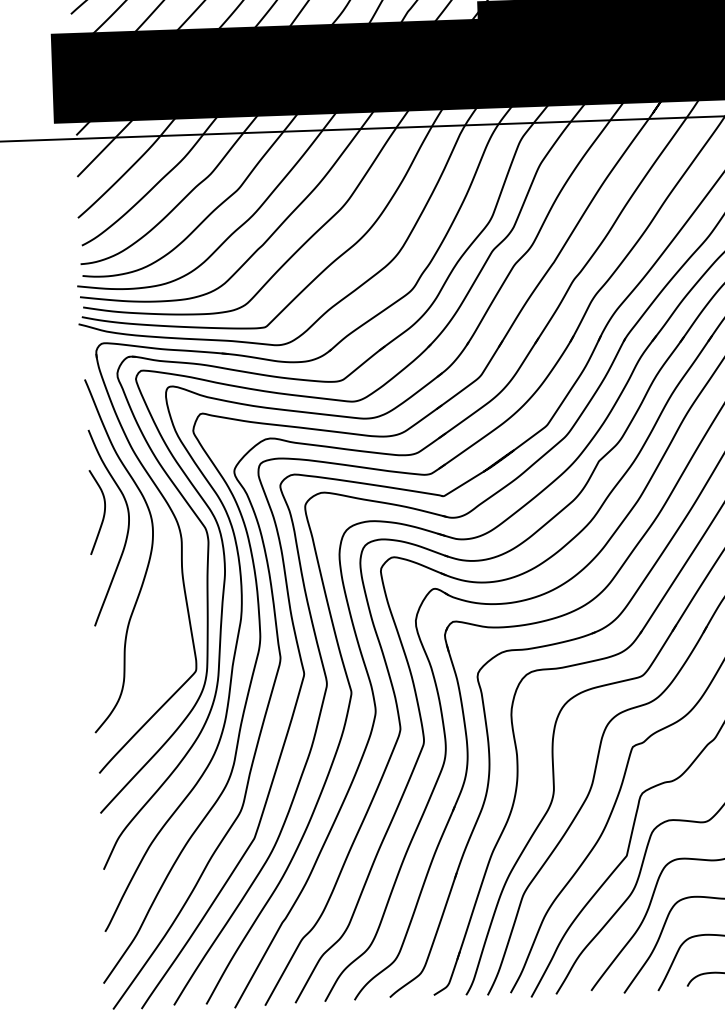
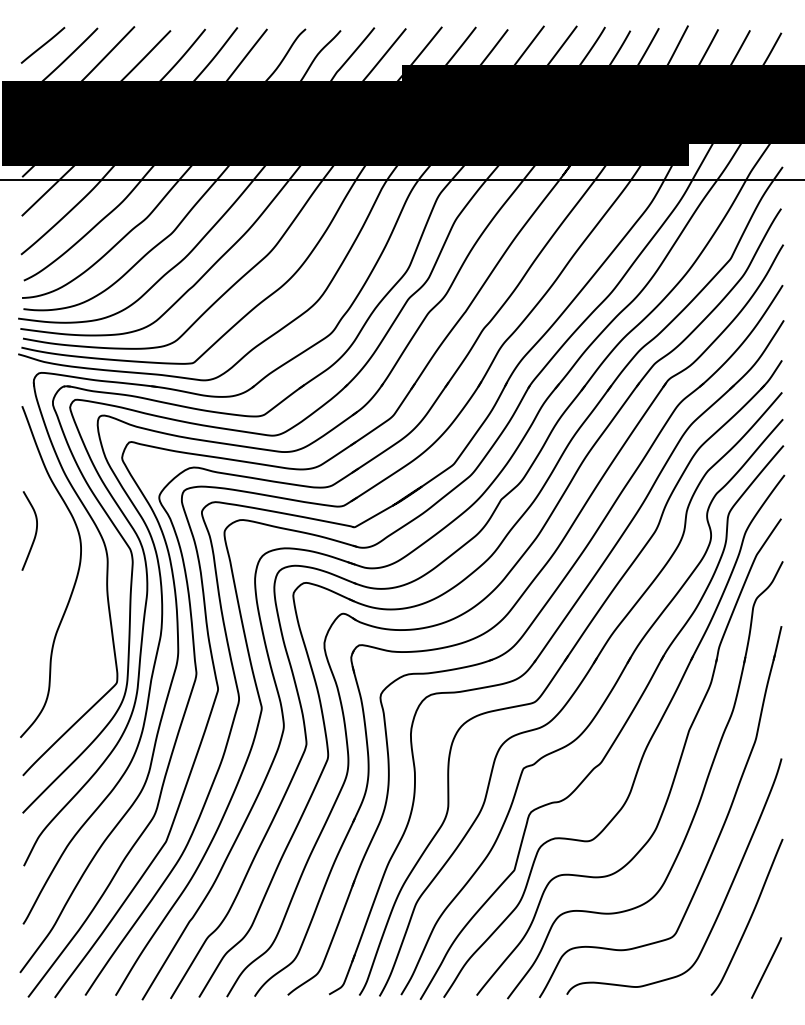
curve: (126, 532) -> (56, 550), removed

